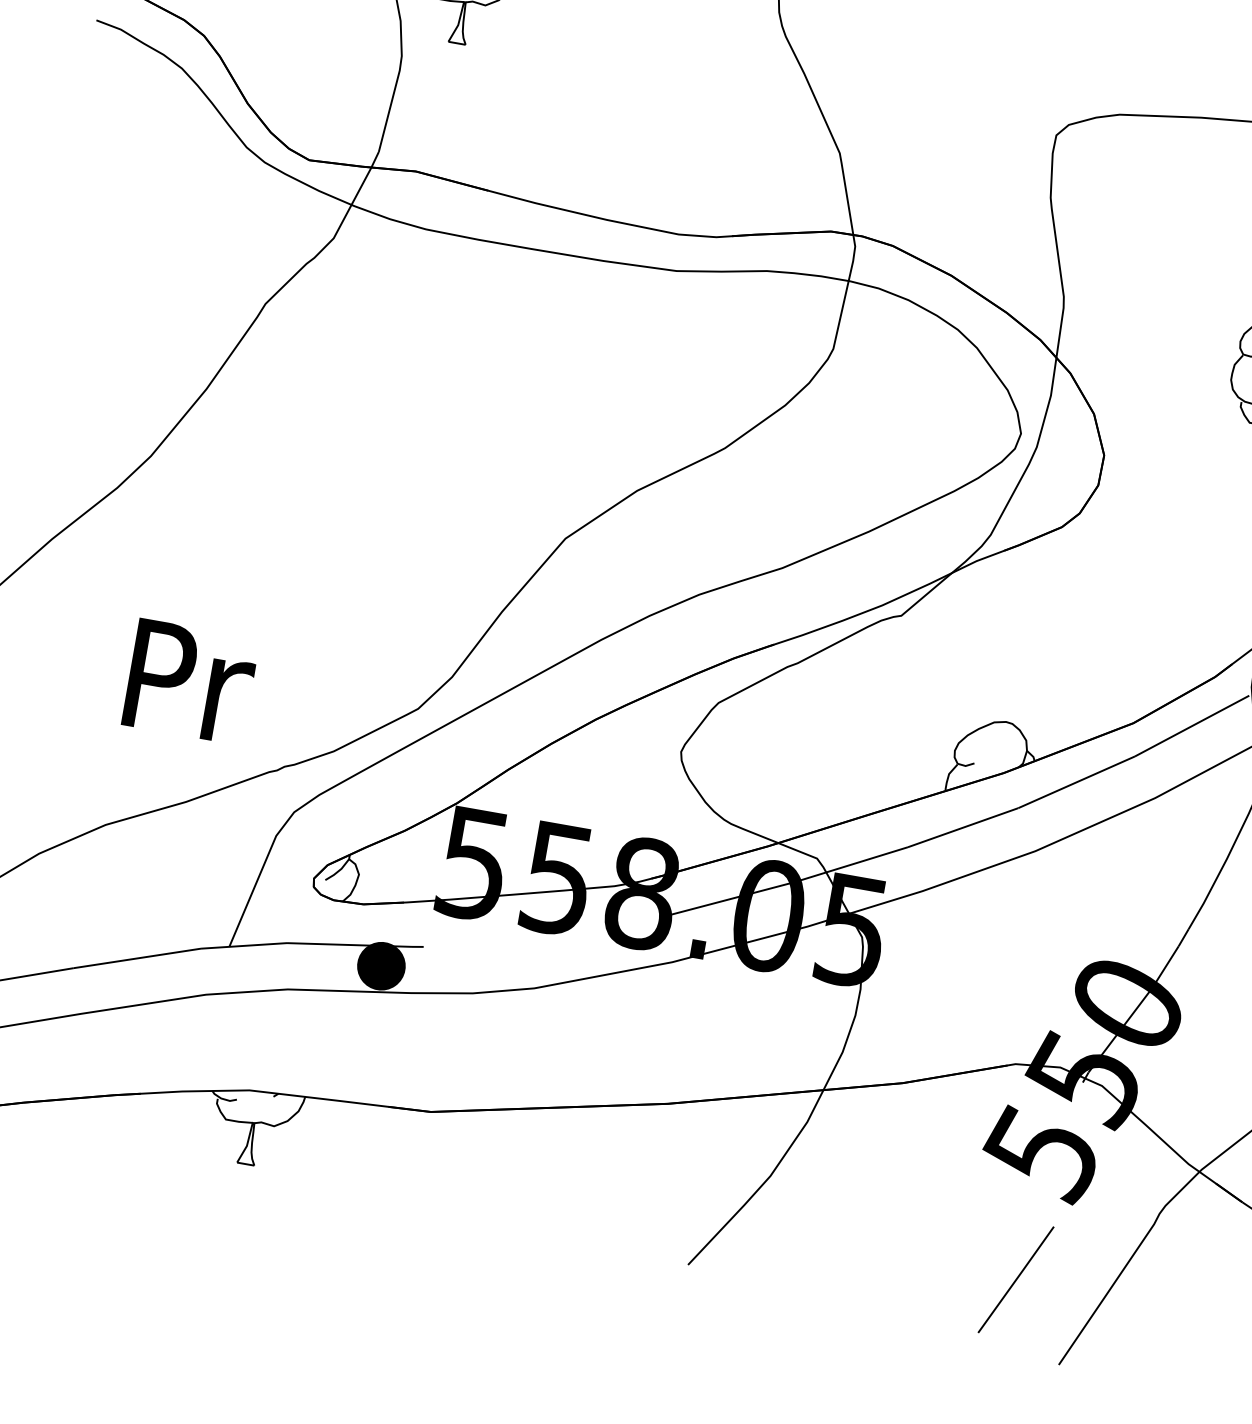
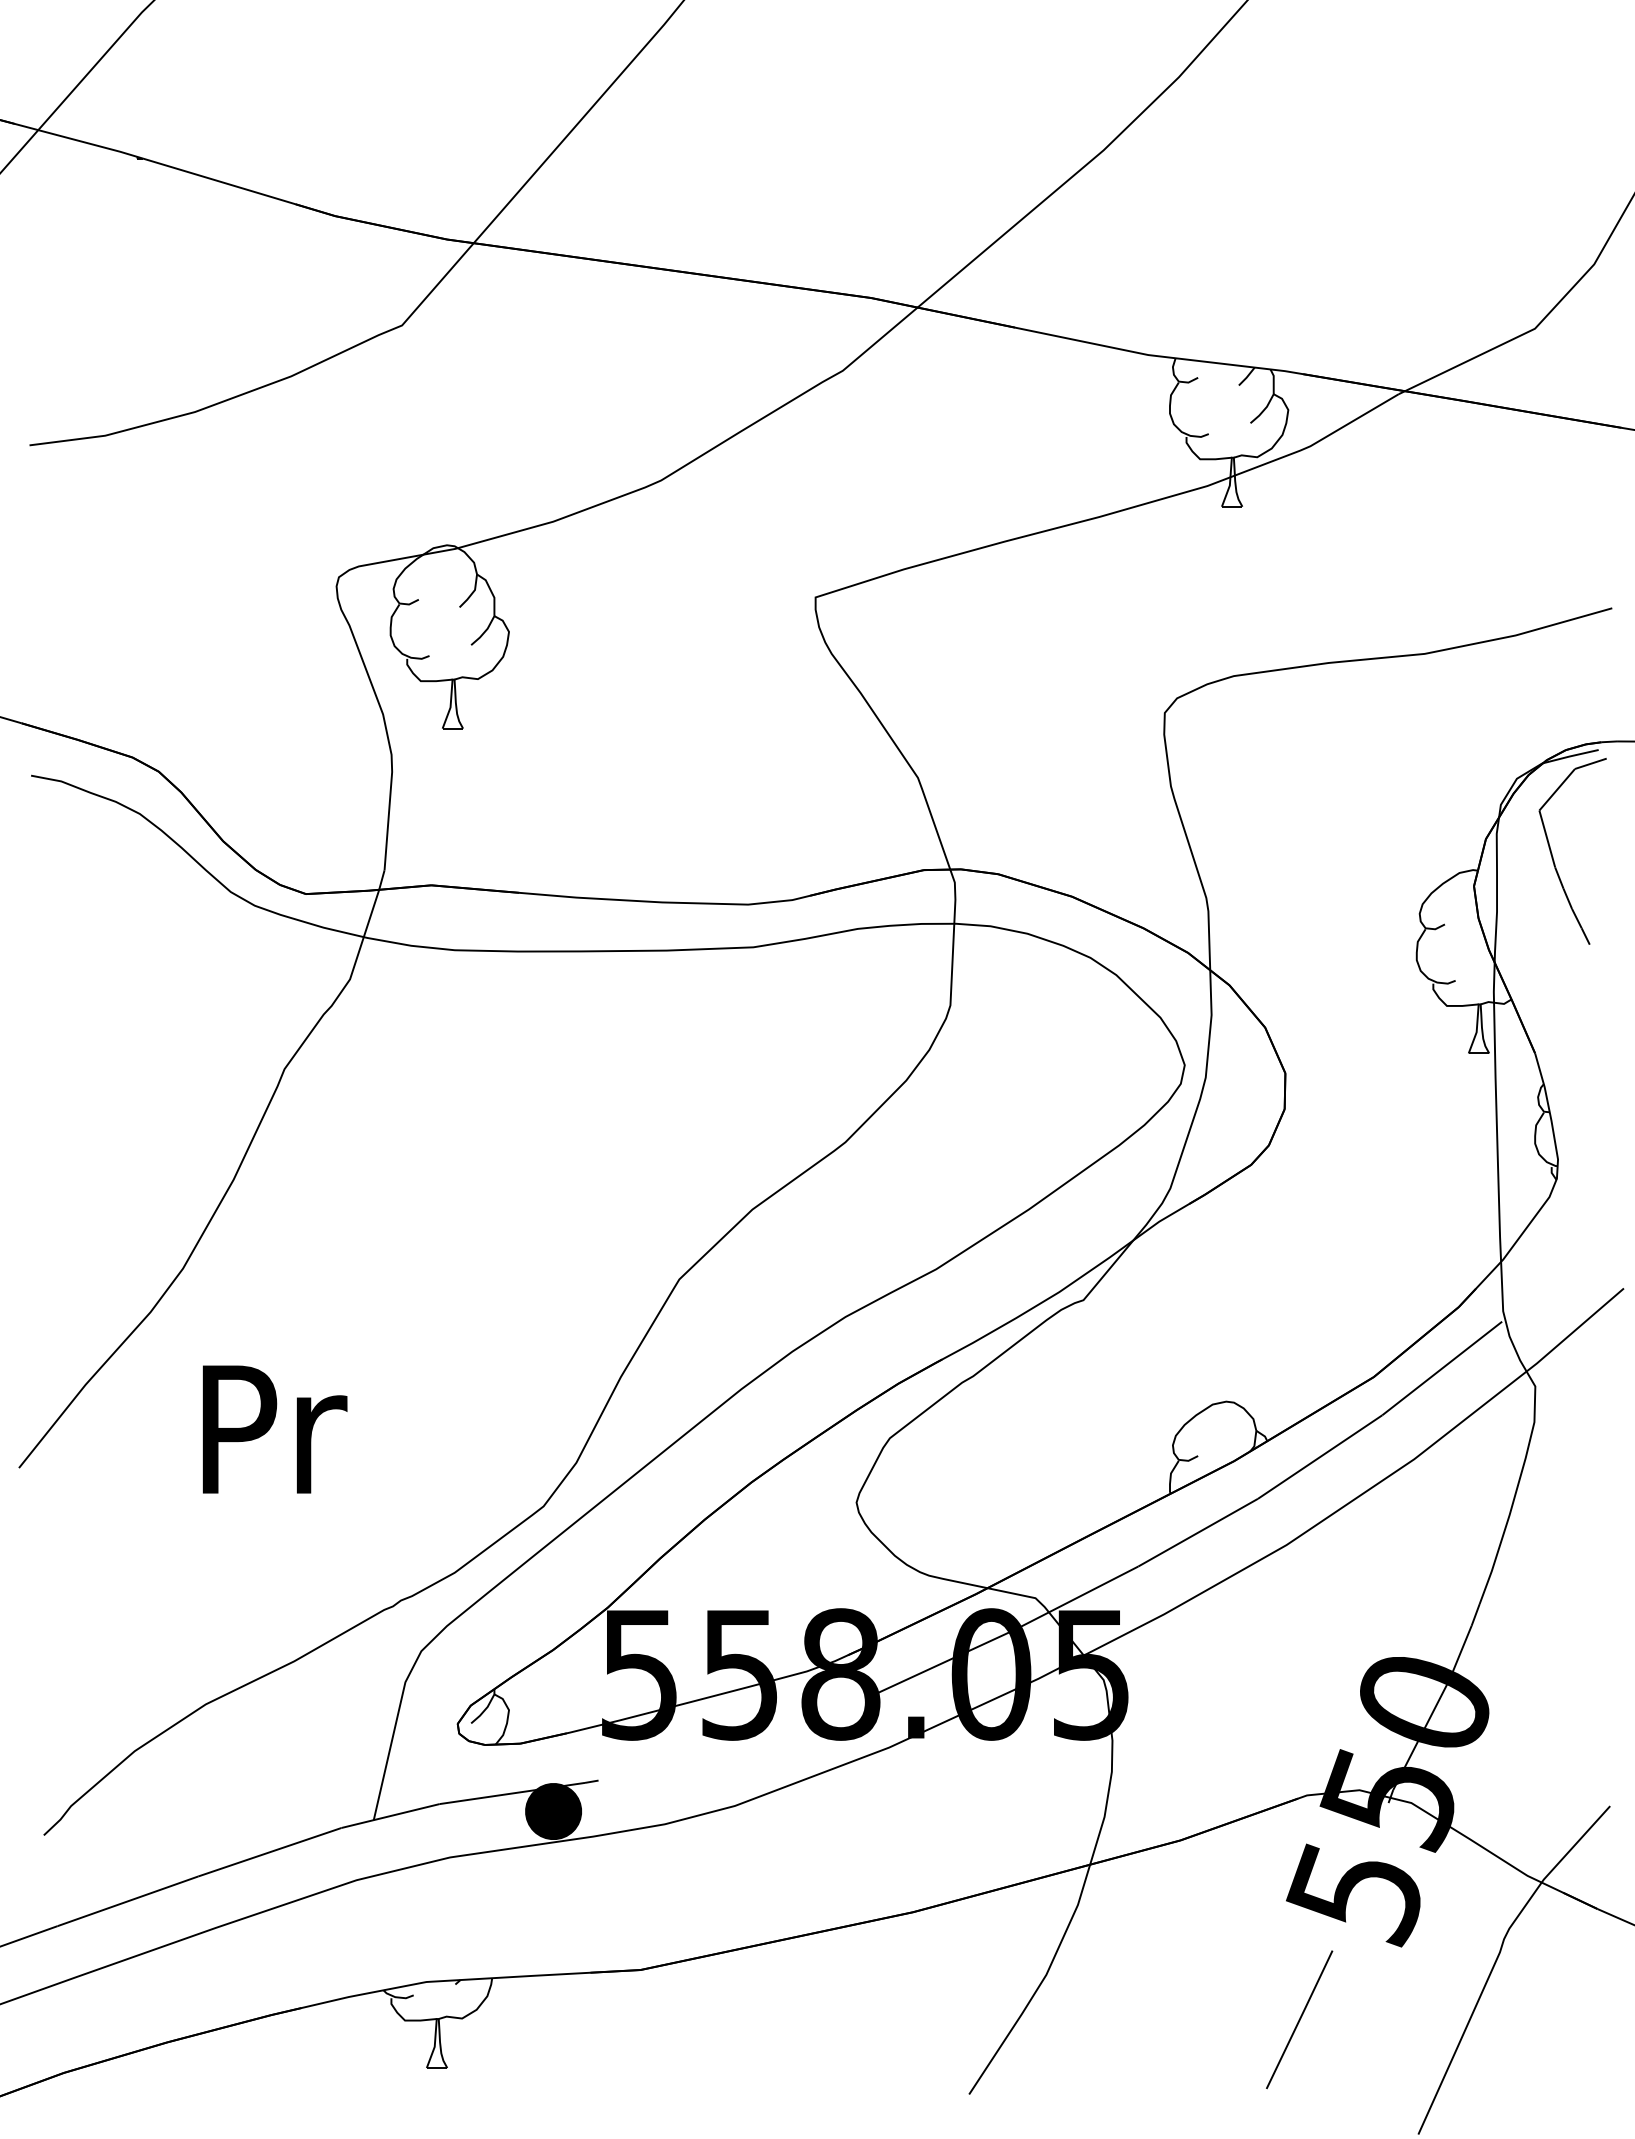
text: (190, 681) -> (274, 1429), moved
line: (1016, 1279) -> (1299, 2019), moved

